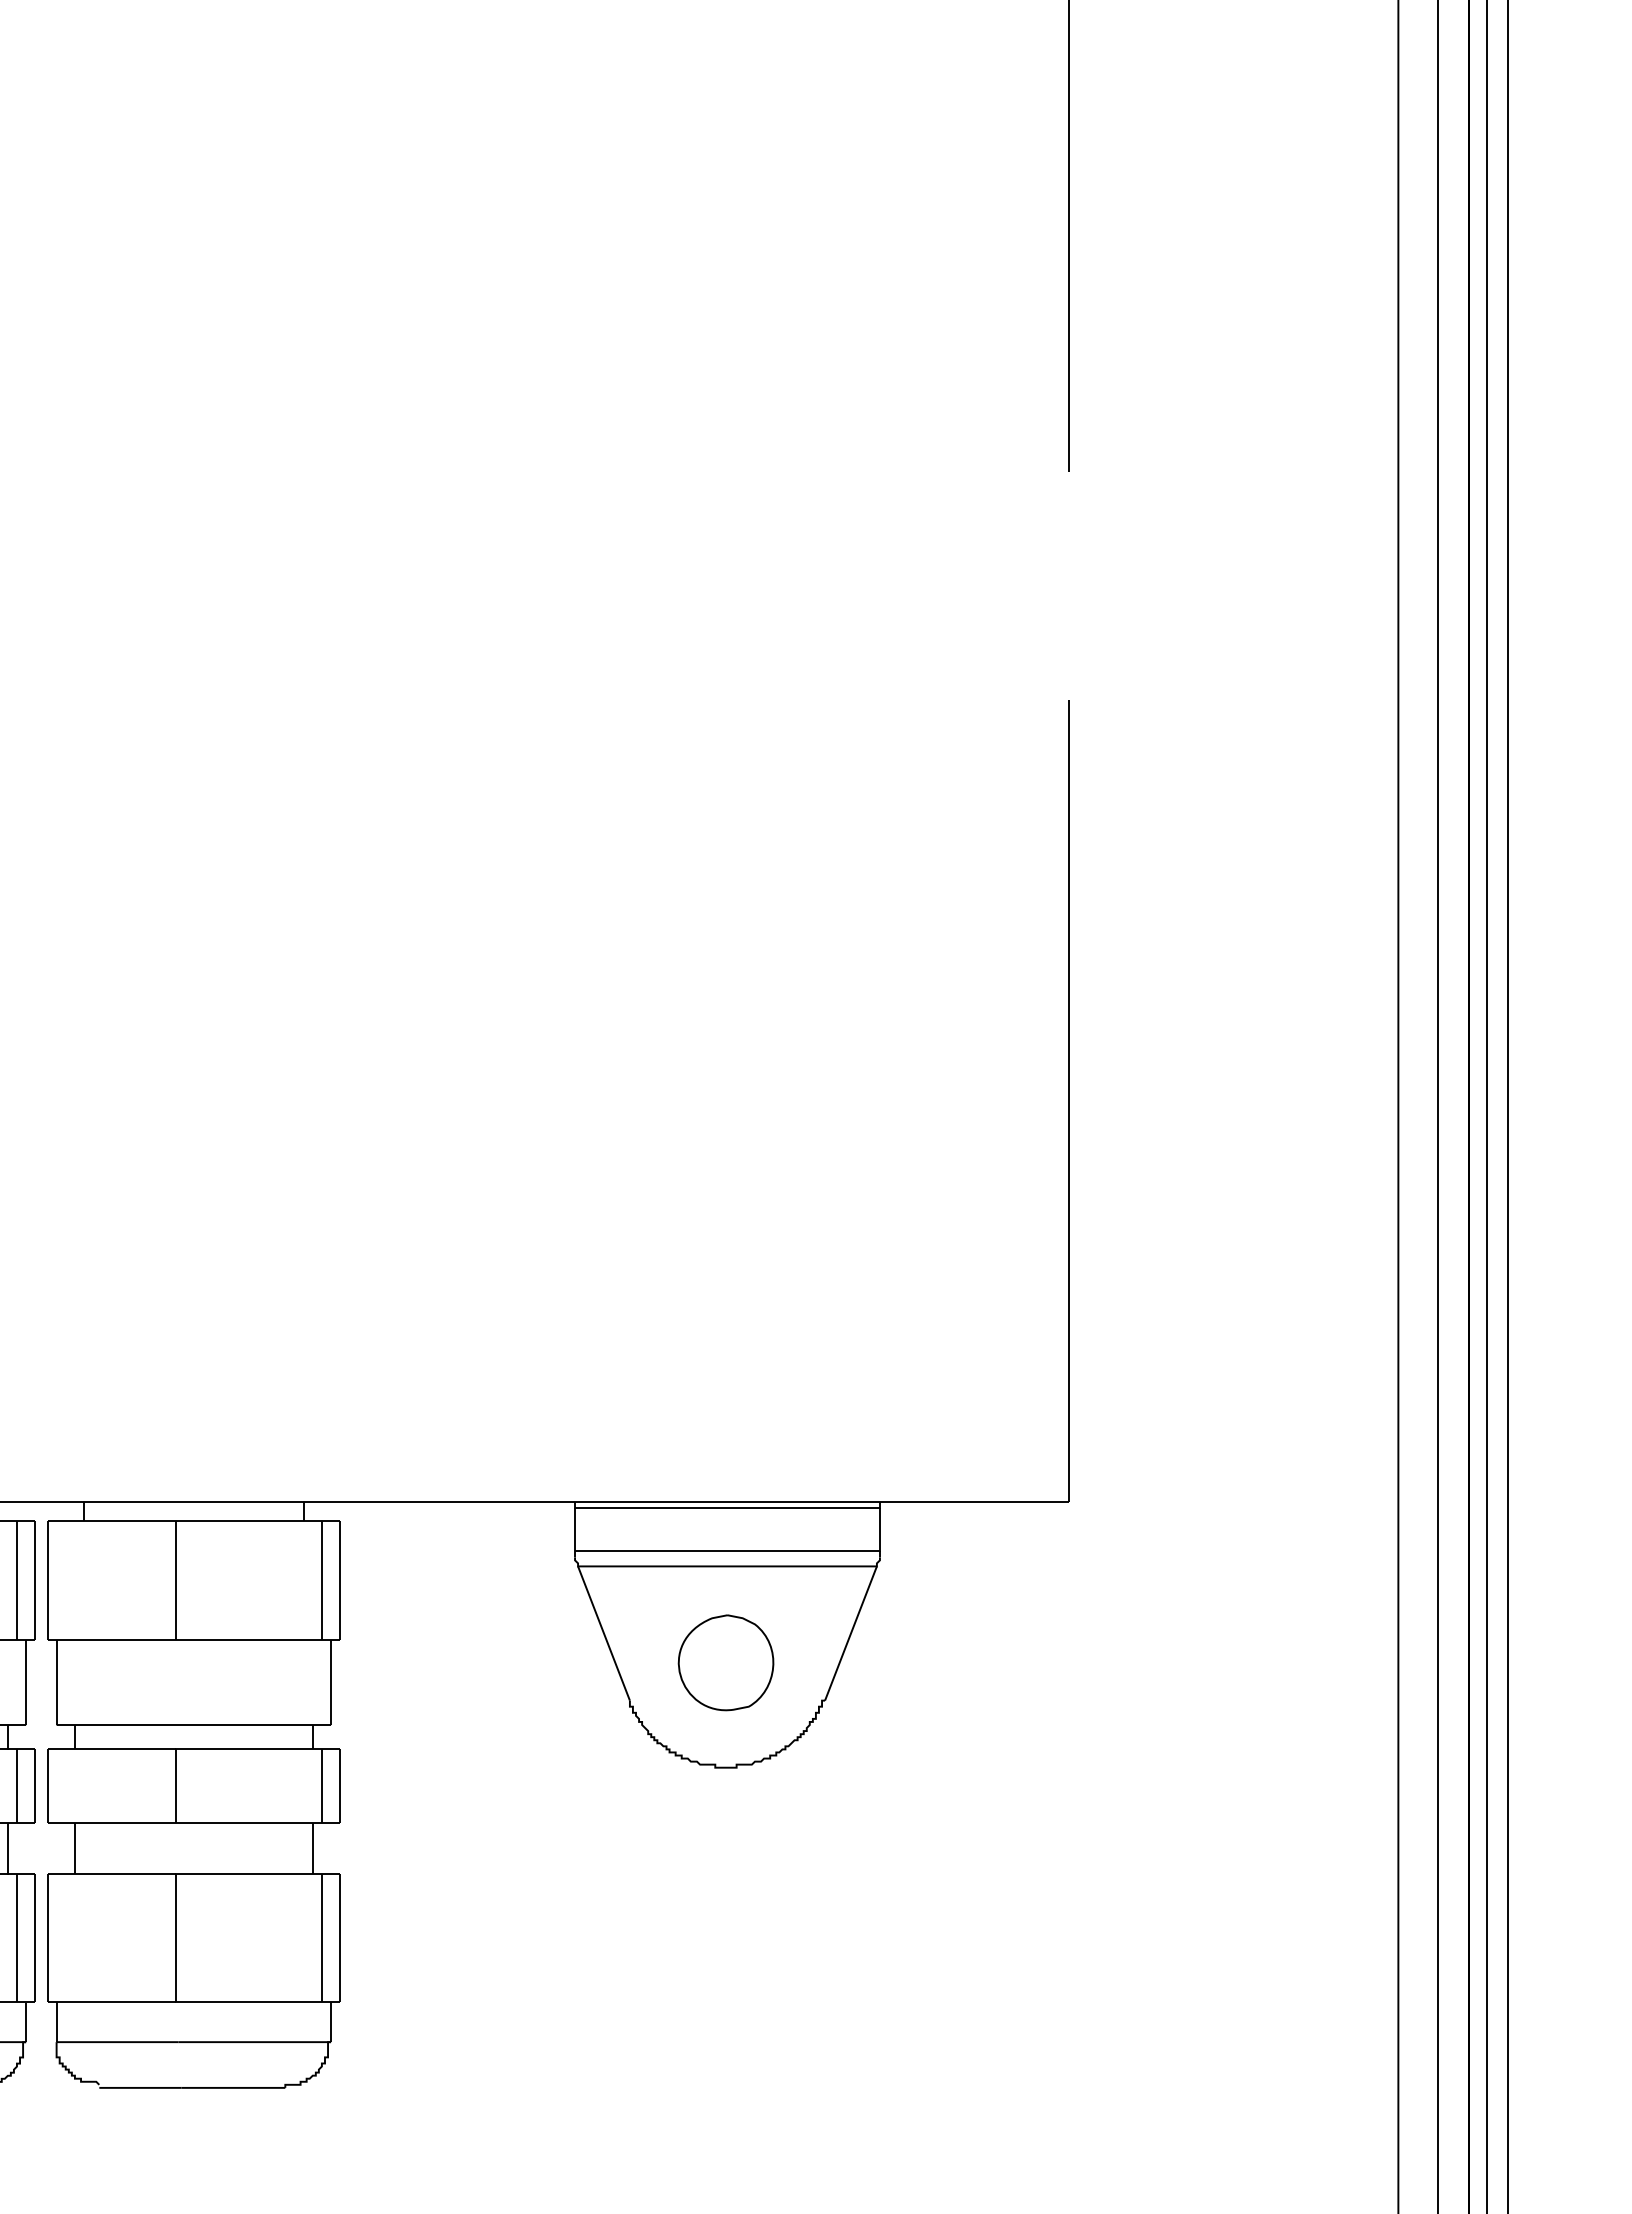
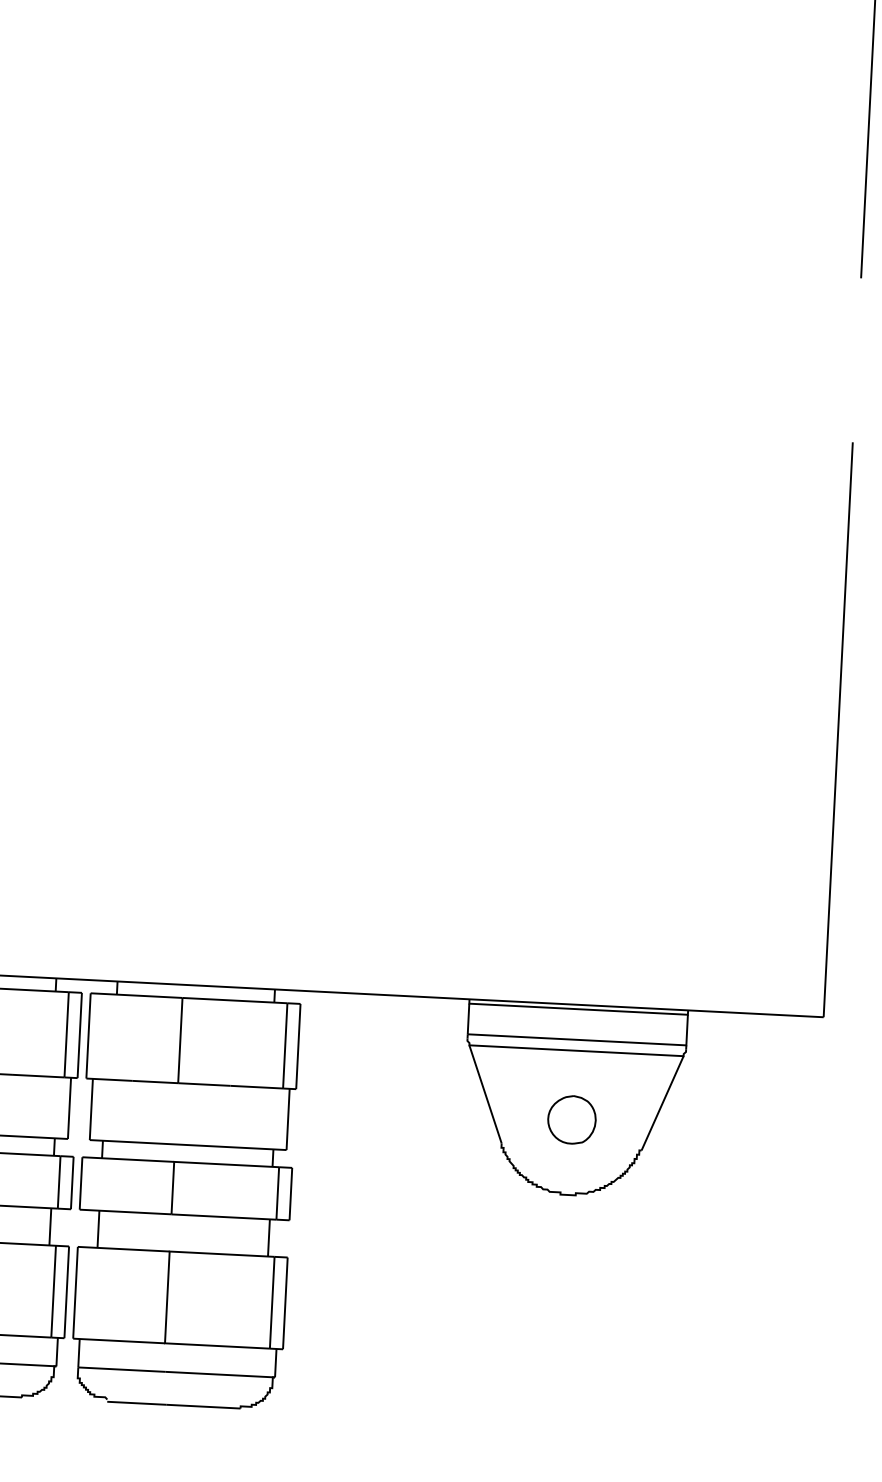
part: (725, 1662) -> (571, 1119), size x0.7

